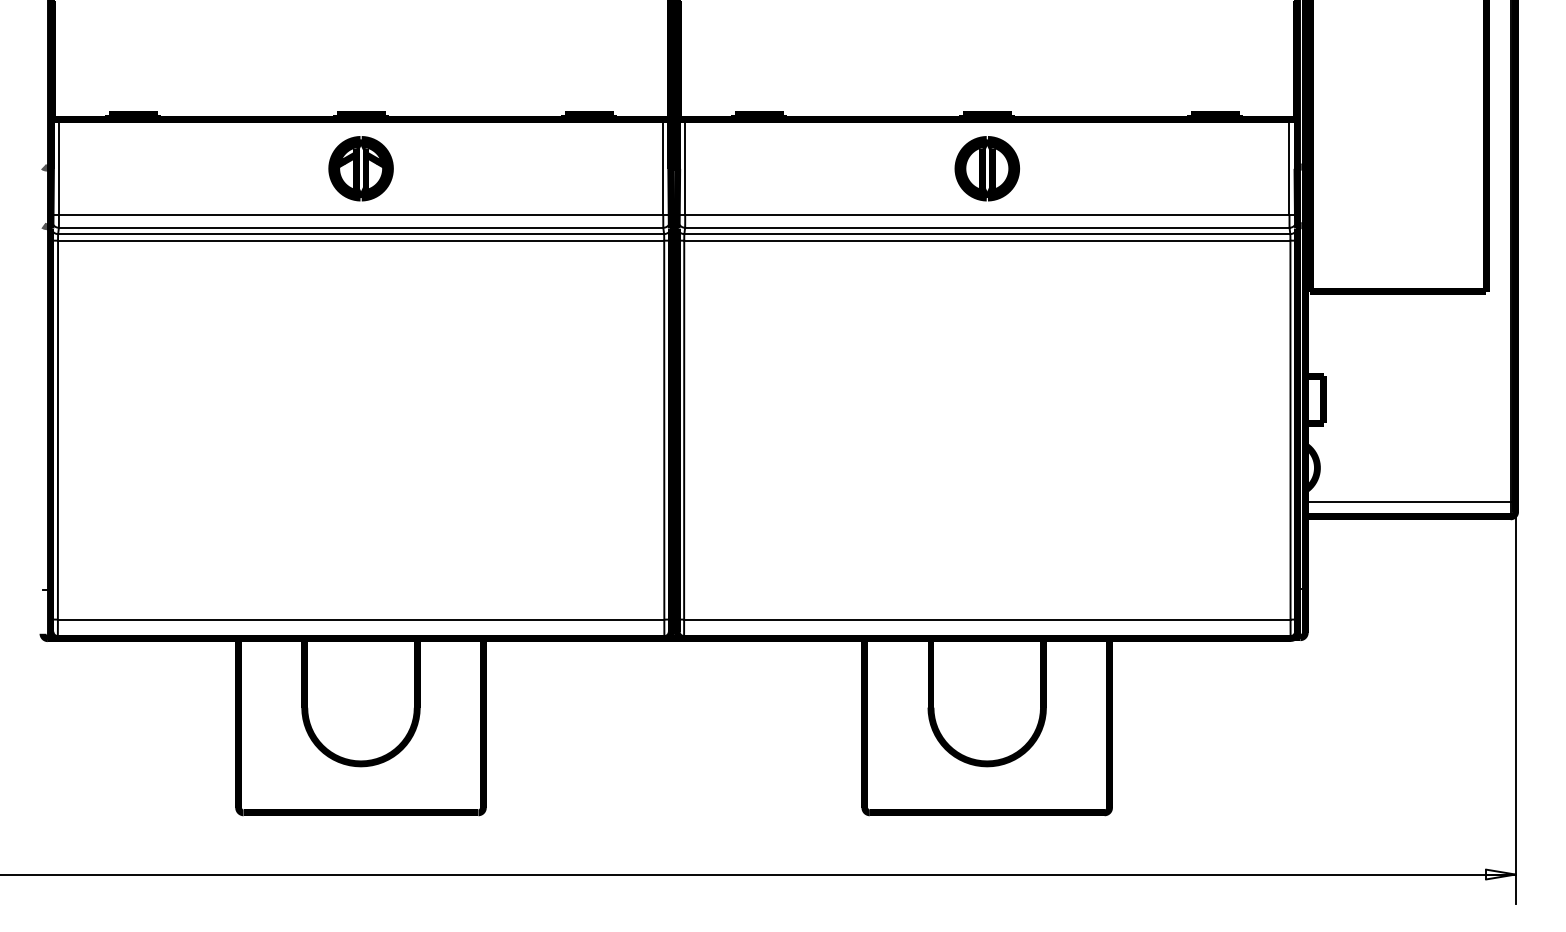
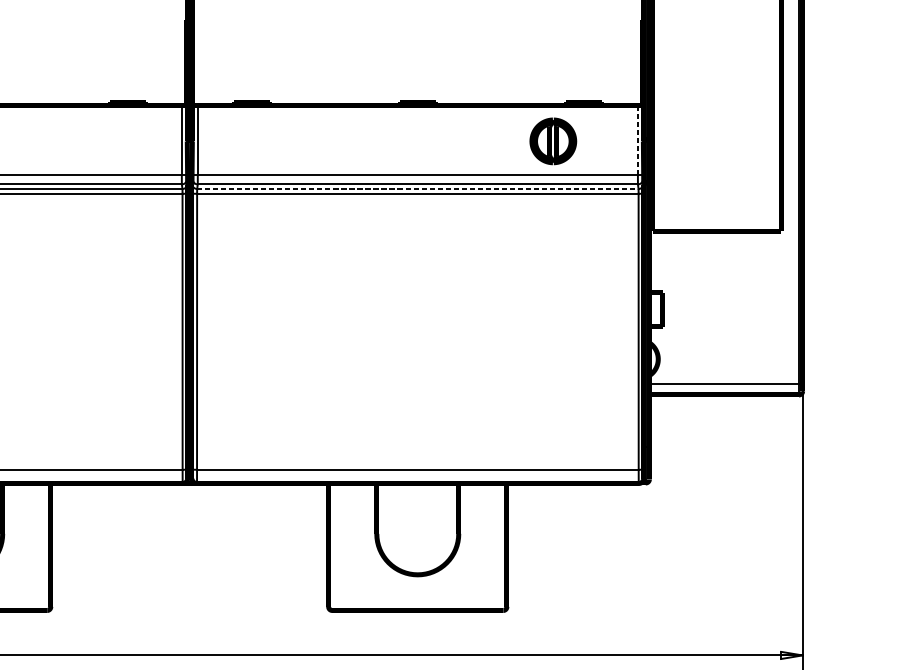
line: (1289, 167) -> (637, 140), solid -> dashed
part: (986, 168) -> (552, 141), moved
line: (987, 234) -> (417, 189), solid -> dashed

